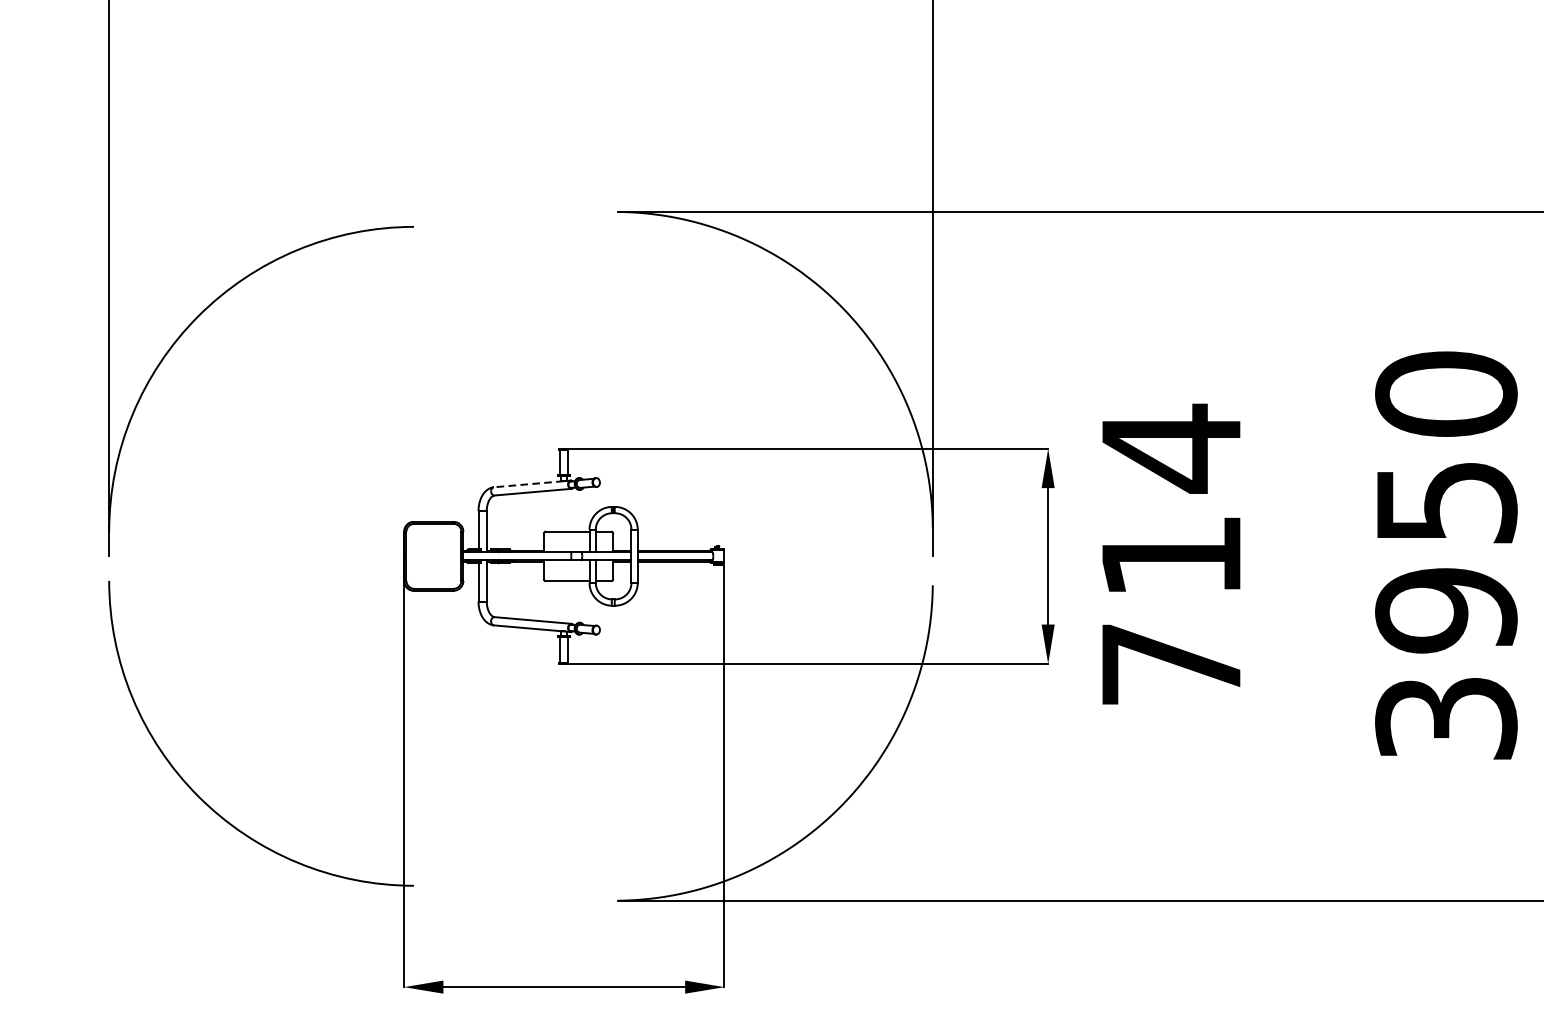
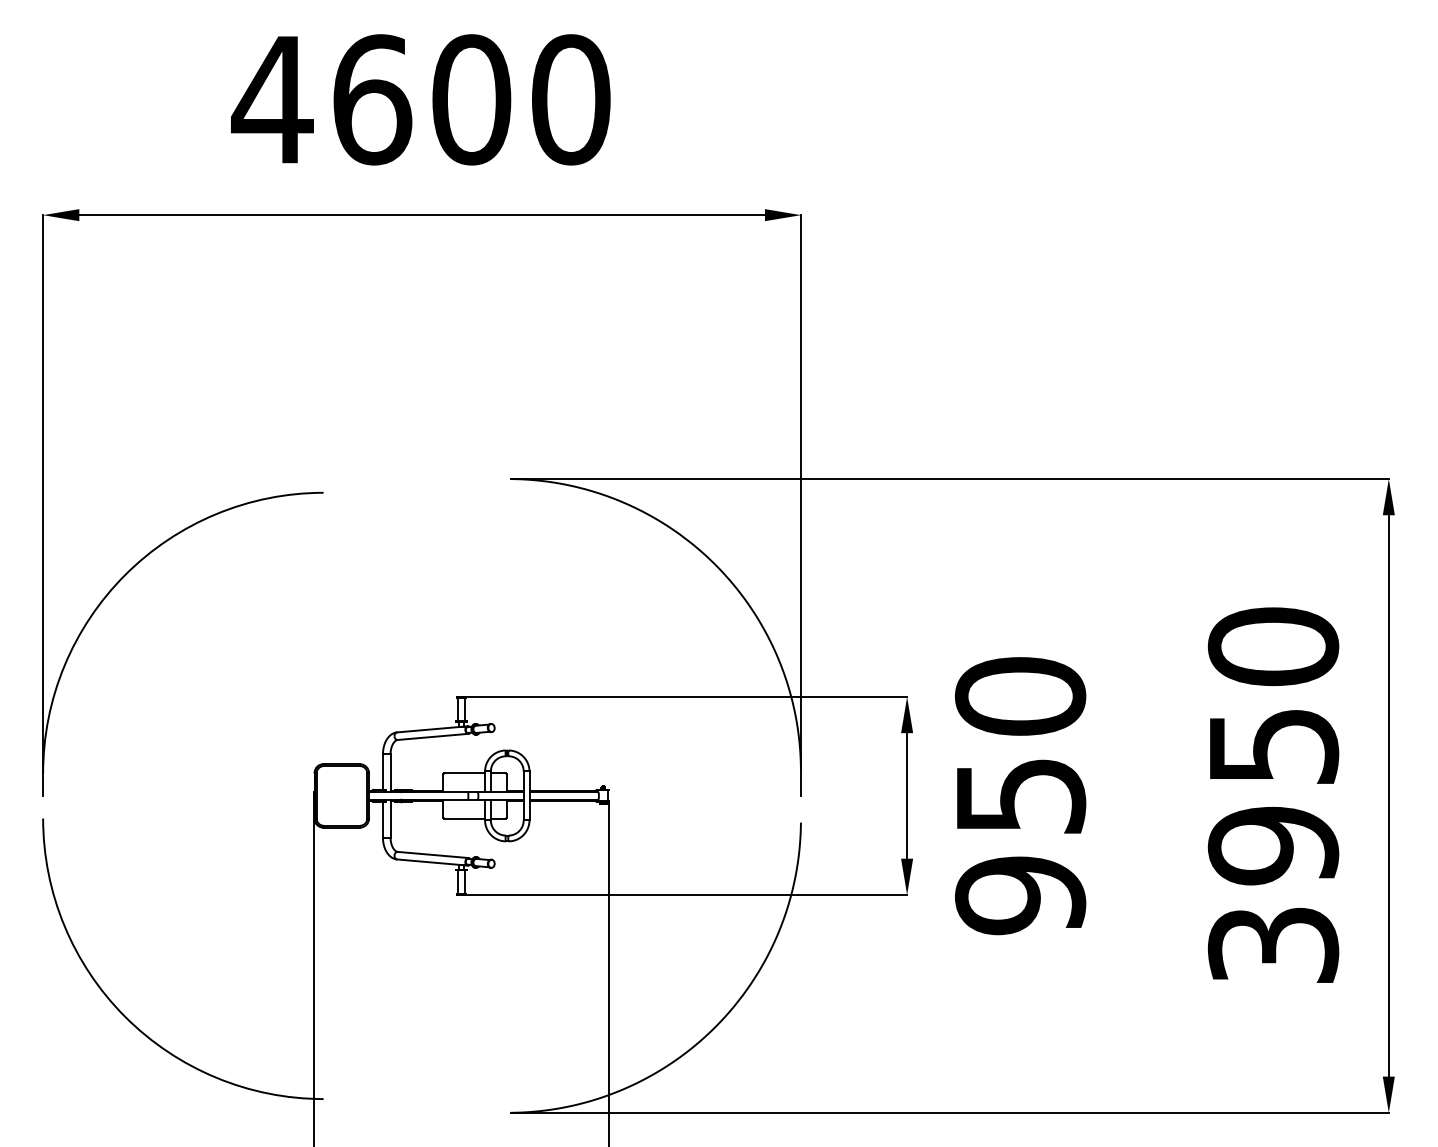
line: (528, 484) -> (428, 729), dashed -> solid
text: (1171, 555) -> (1020, 795), 714 -> 950

